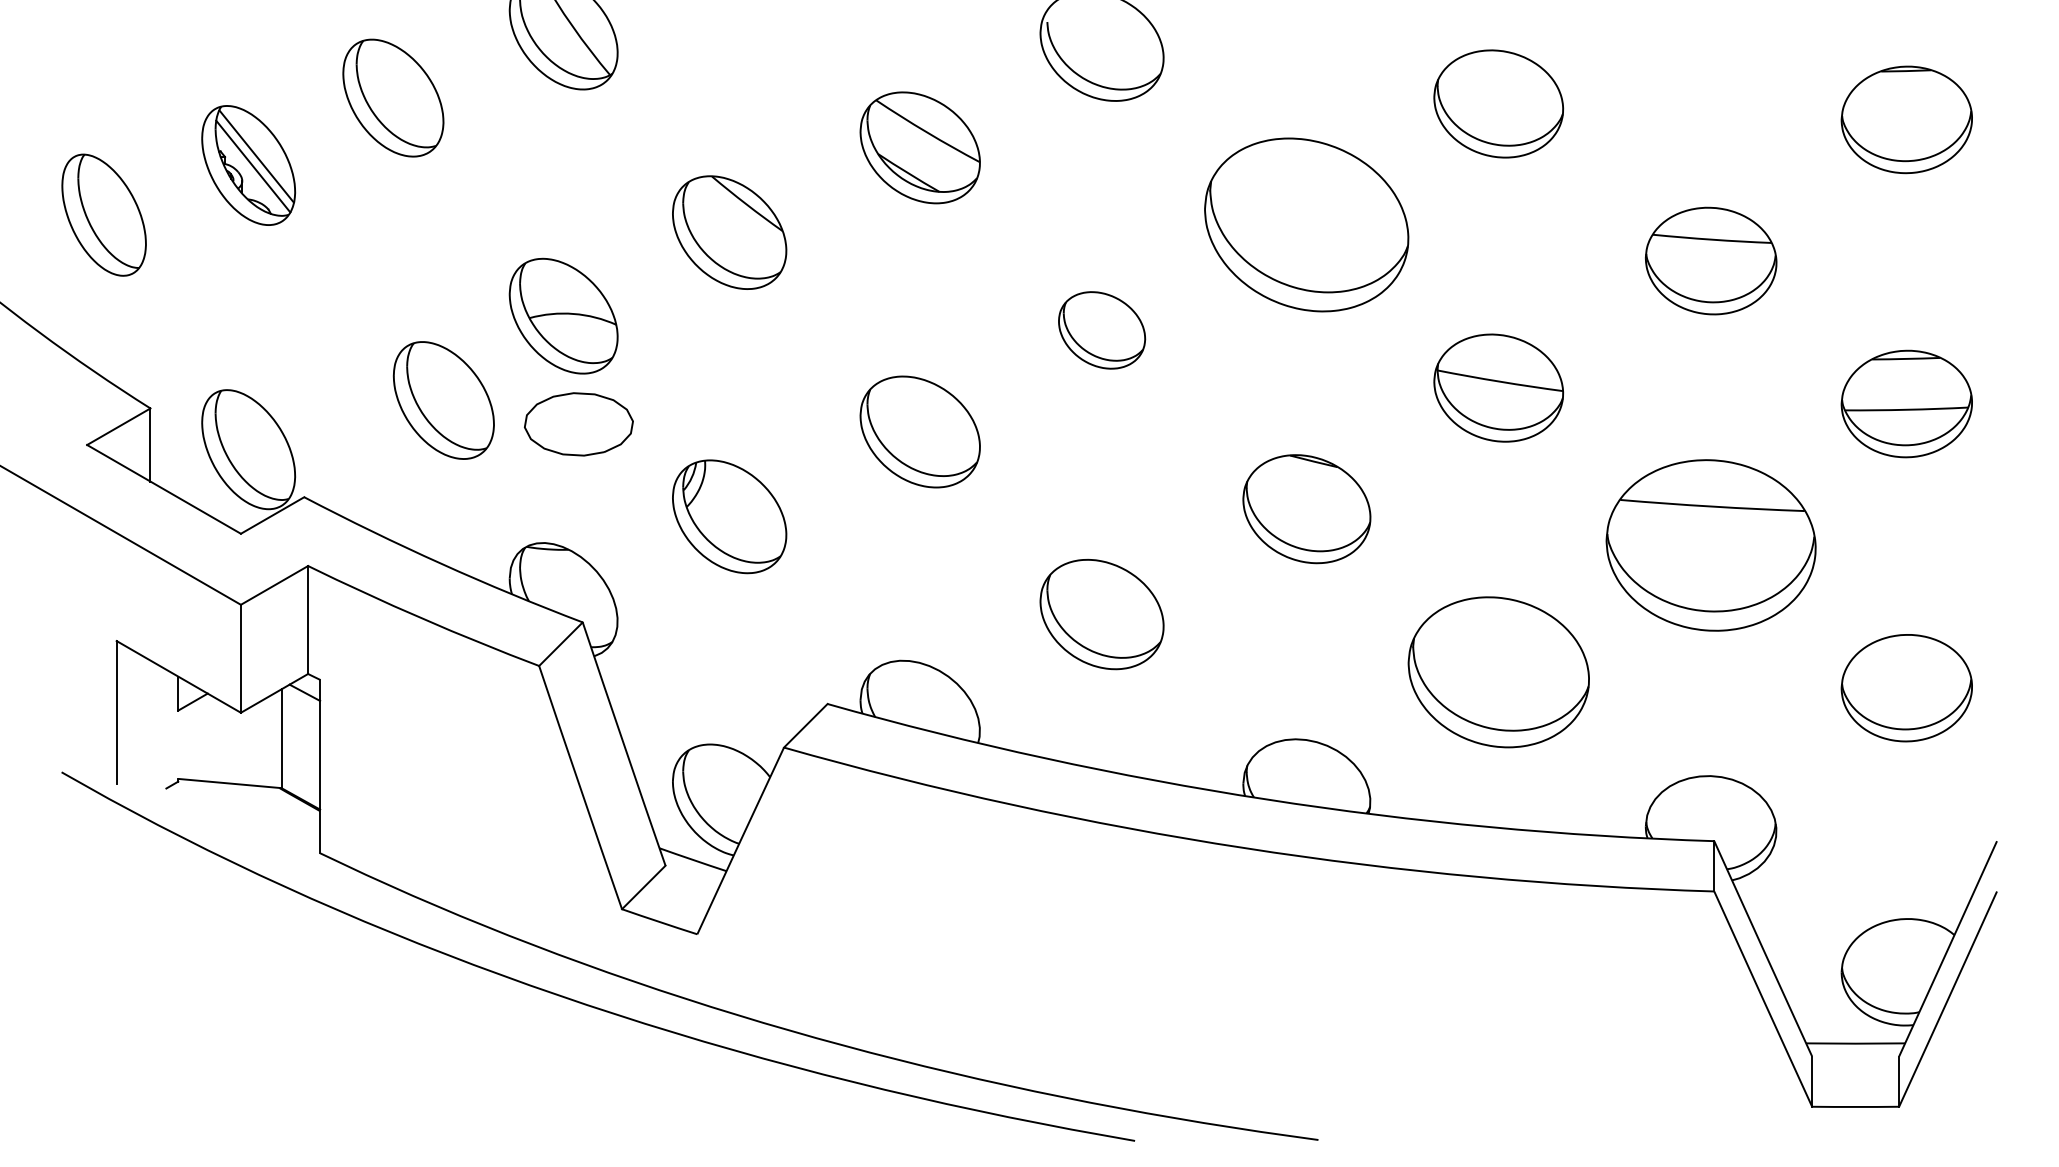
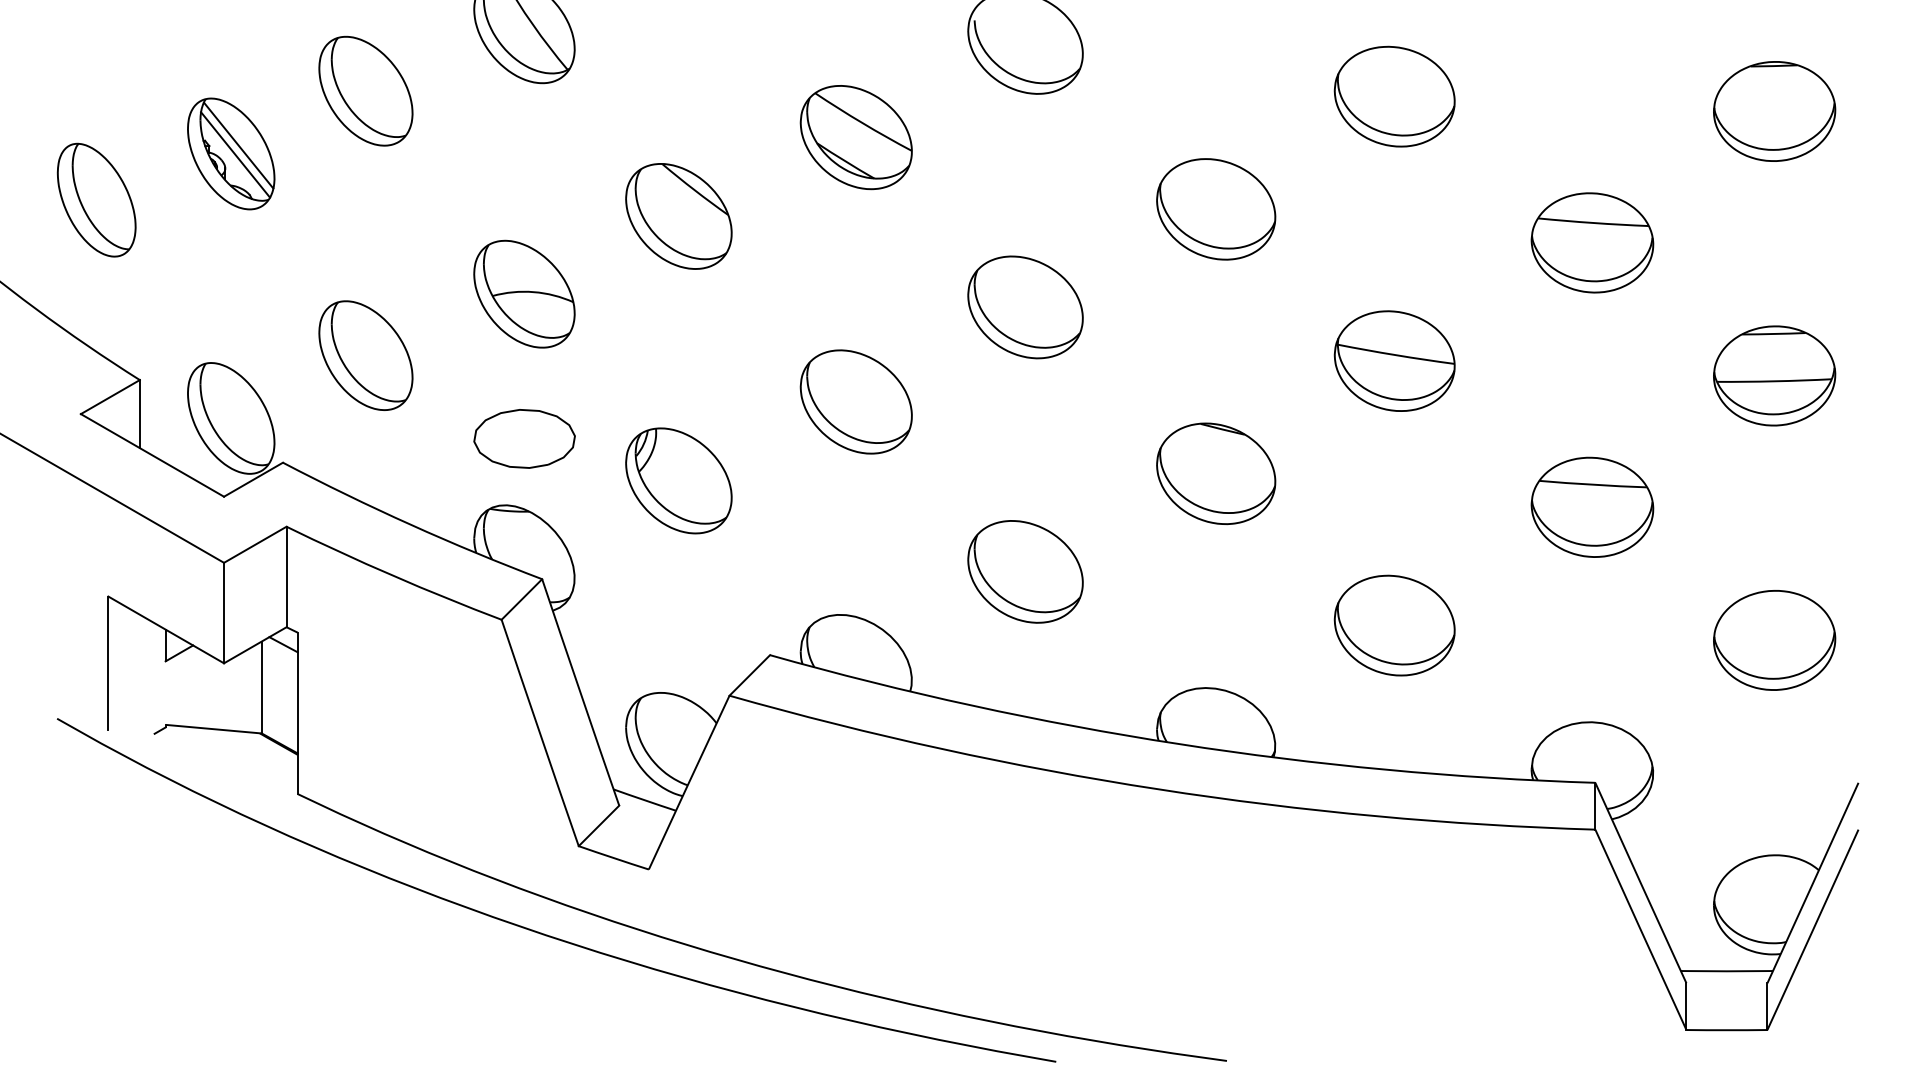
part: (1307, 225) -> (1216, 209), size x0.62
part: (1102, 330) -> (1025, 307), size x1.43
part: (443, 400) -> (365, 355), moved
part: (578, 423) -> (524, 438), moved
part: (1711, 544) -> (1592, 506), size x0.62
part: (1498, 672) -> (1394, 625), size x0.71

